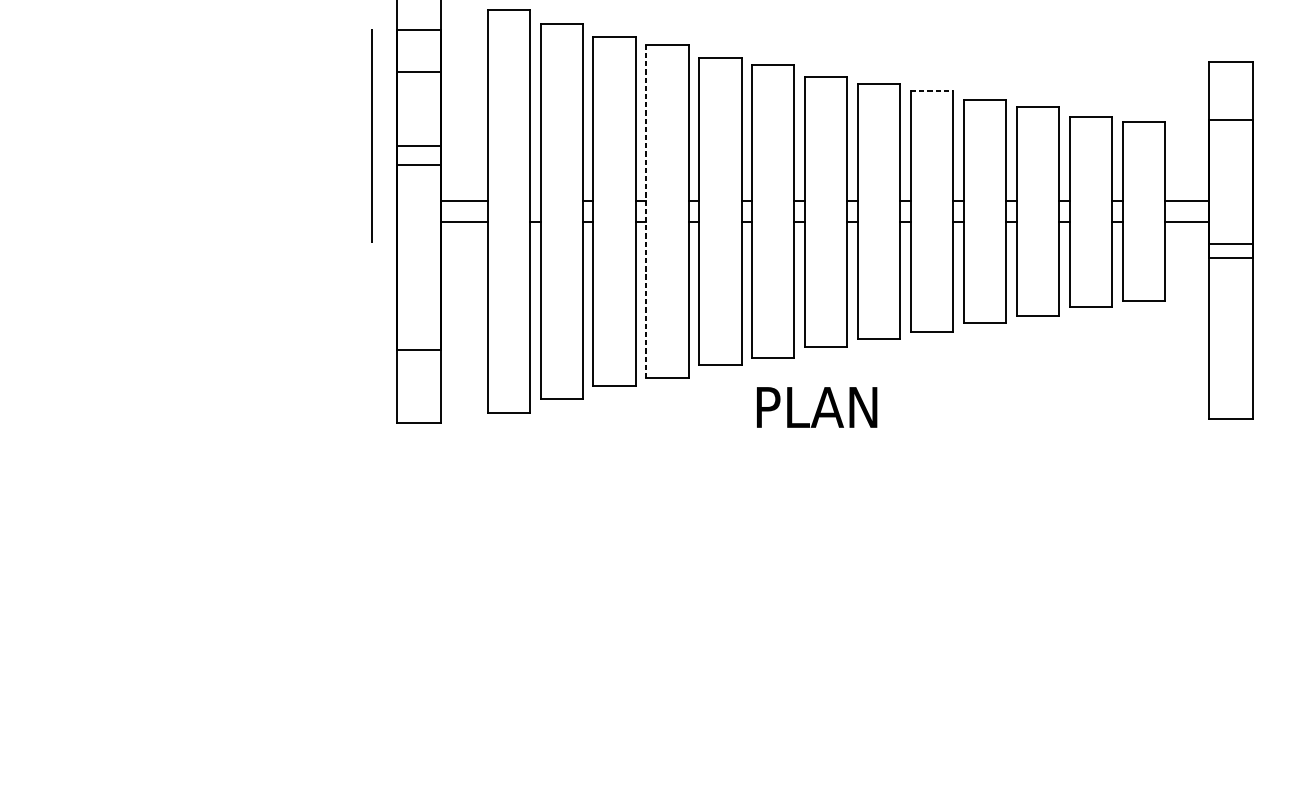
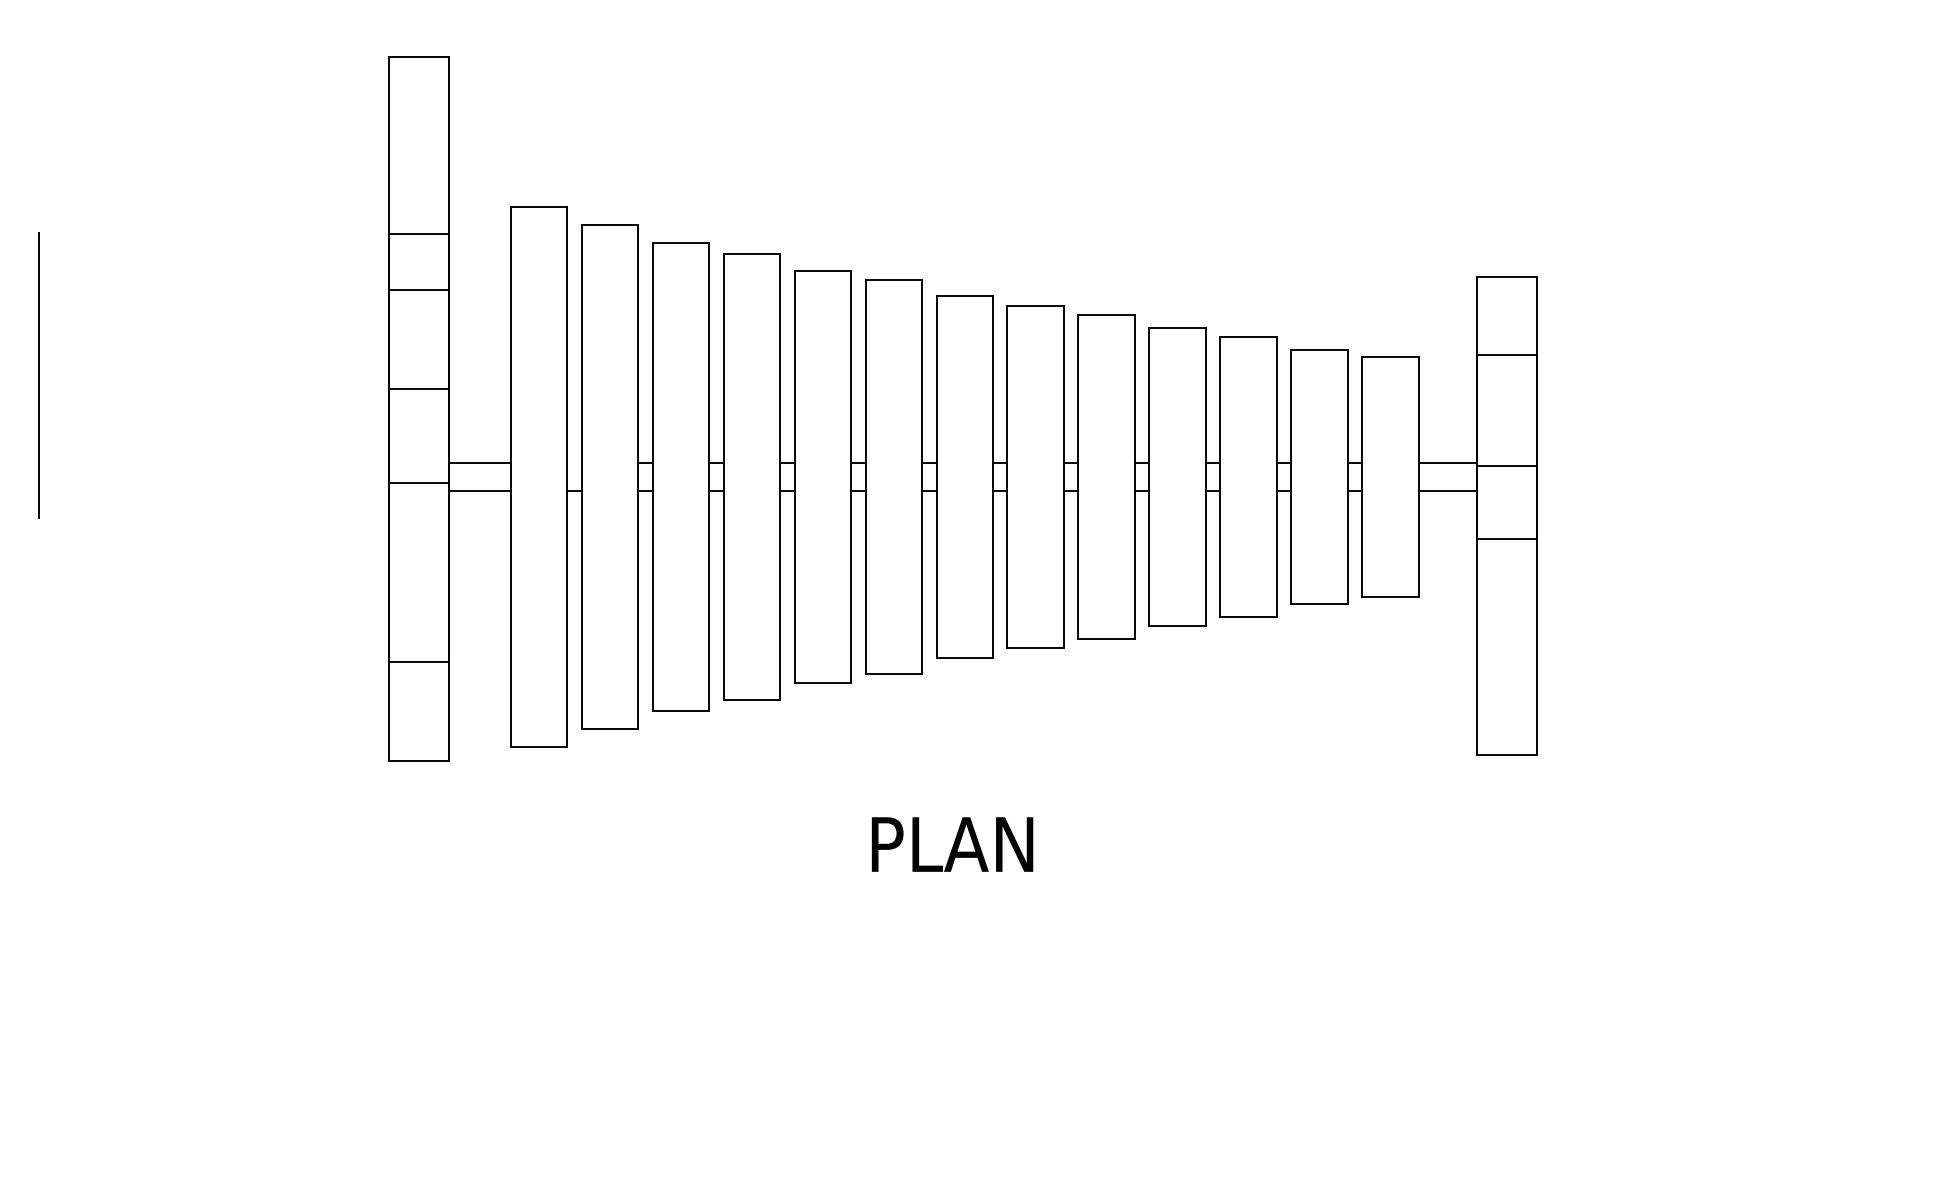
line: (932, 91) -> (1107, 315), dashed -> solid
line: (371, 135) -> (38, 375), moved
line: (418, 164) -> (418, 483), moved
line: (646, 211) -> (723, 476), dashed -> solid
line: (1231, 244) -> (1507, 465), moved
text: (817, 407) -> (952, 844), moved

